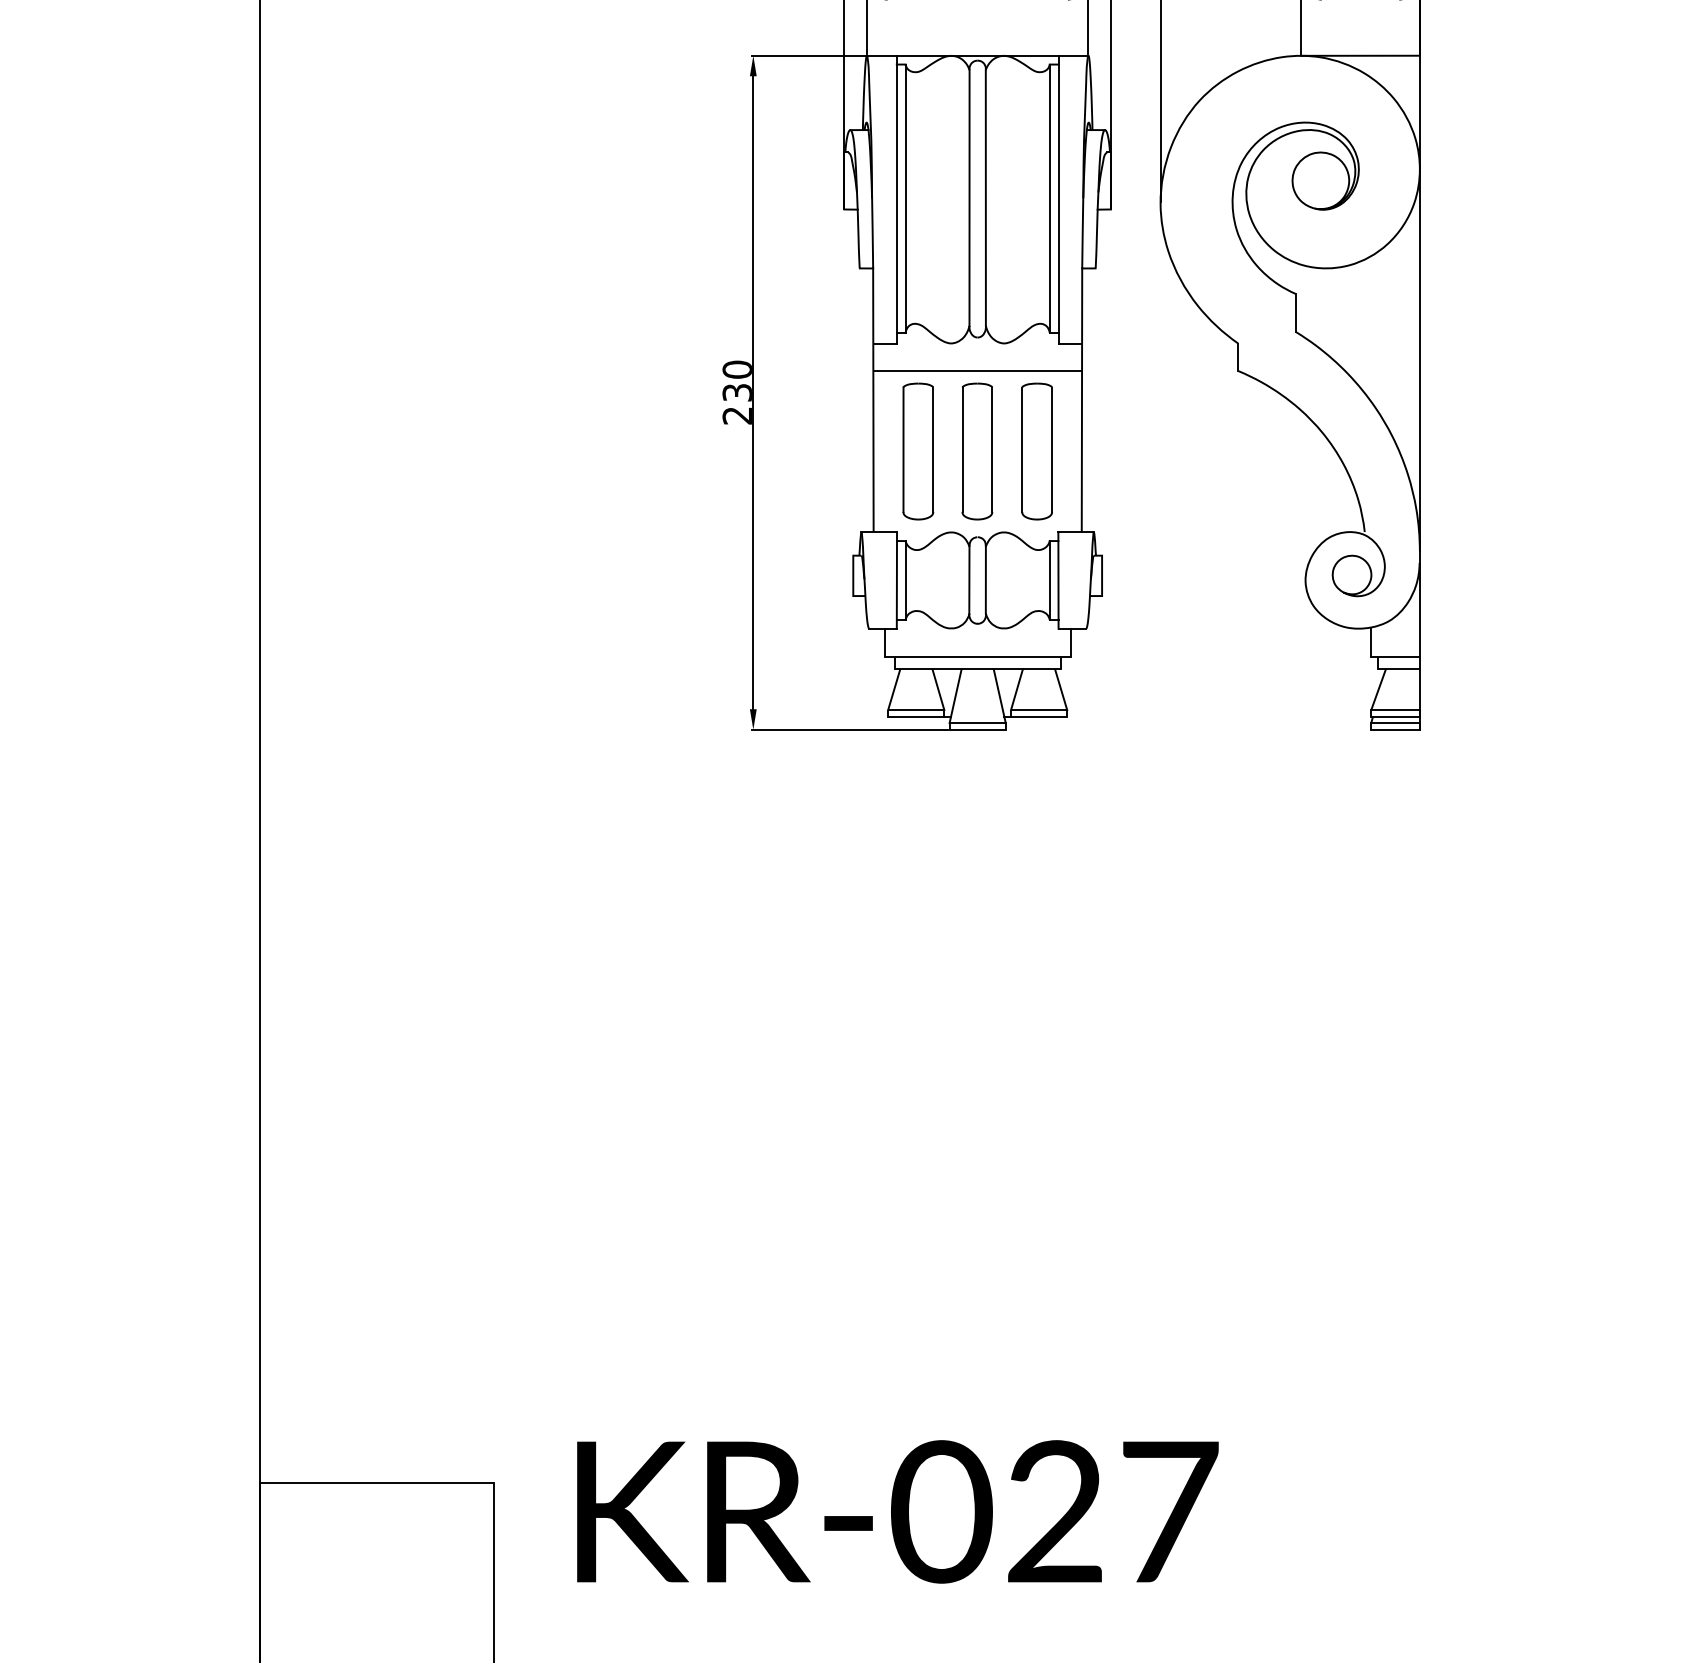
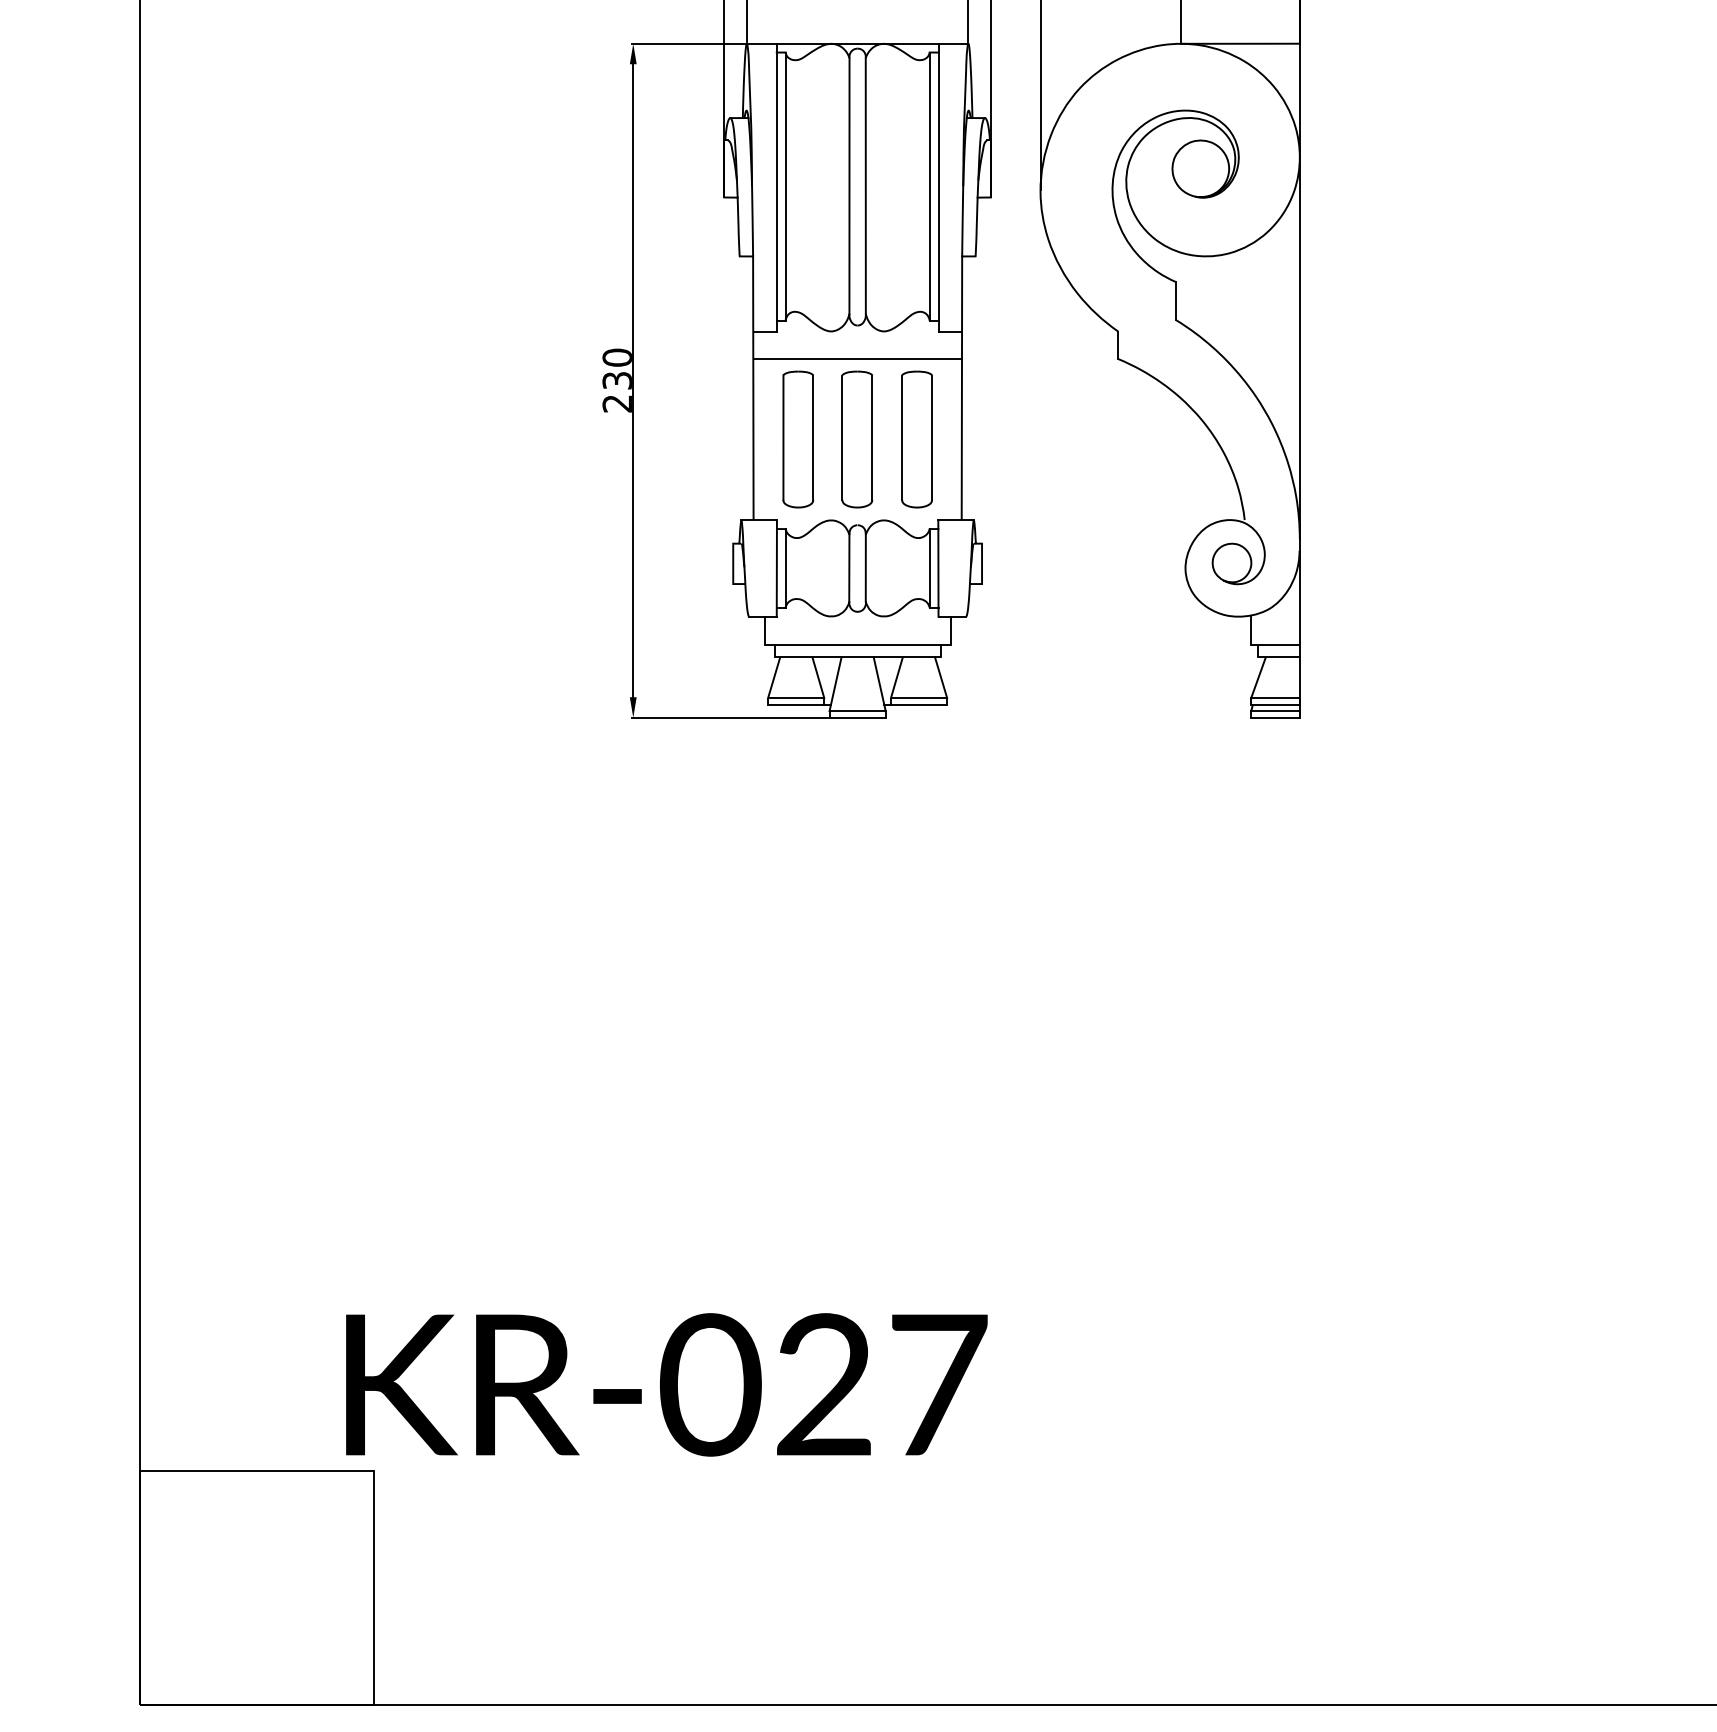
text: (897, 1511) -> (666, 1384), moved

